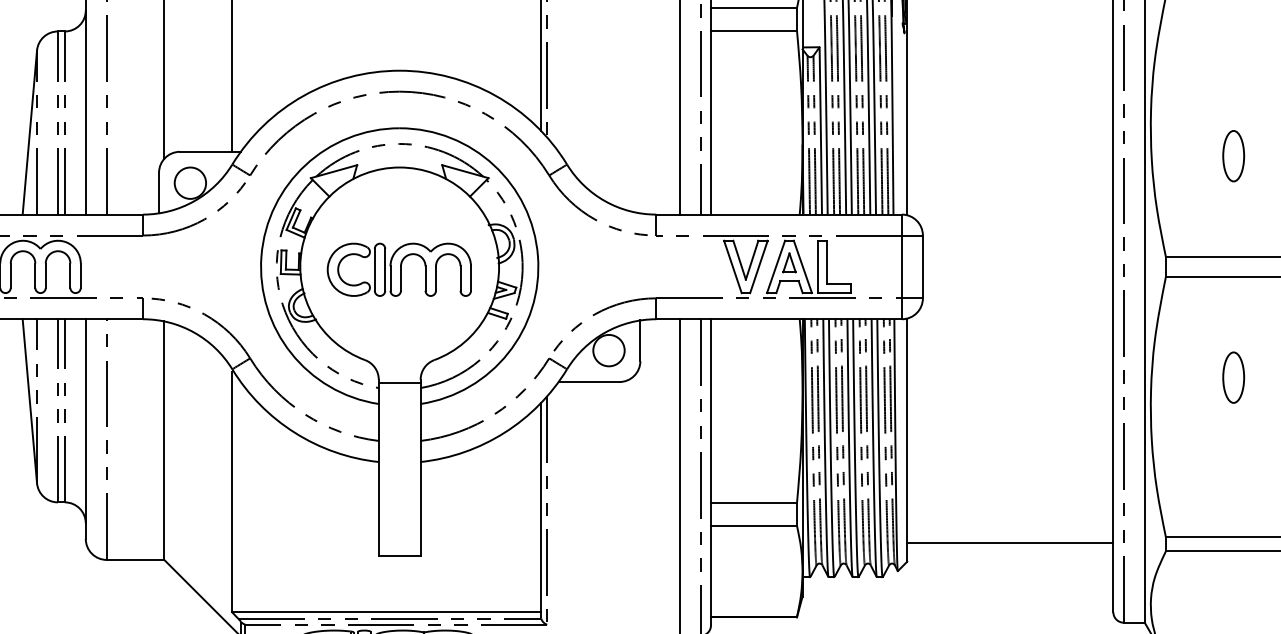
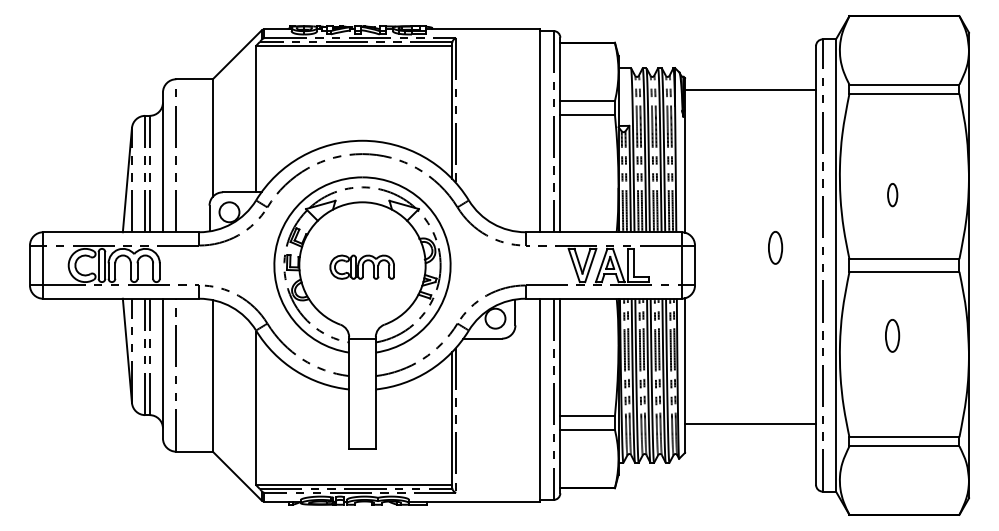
part: (1233, 155) -> (892, 194), size x0.7
part: (1049, 238) -> (775, 247), added
part: (398, 268) -> (361, 266), size x0.7
line: (1010, 542) -> (750, 423), moved

